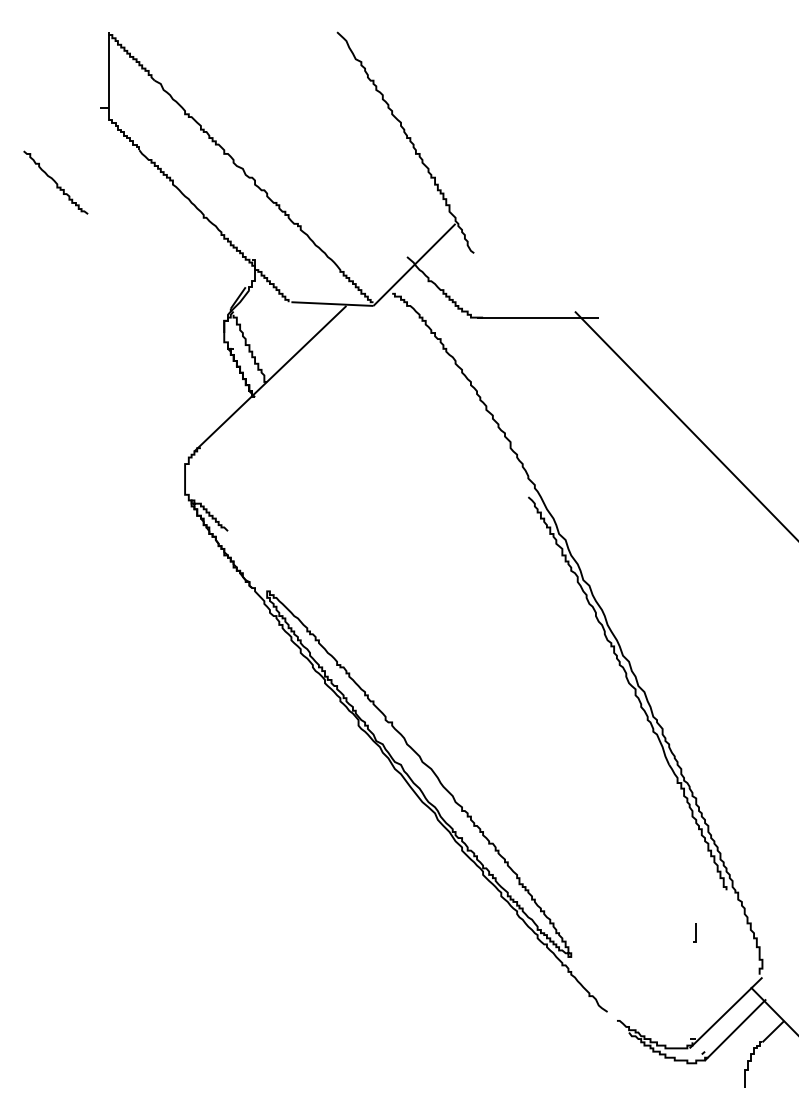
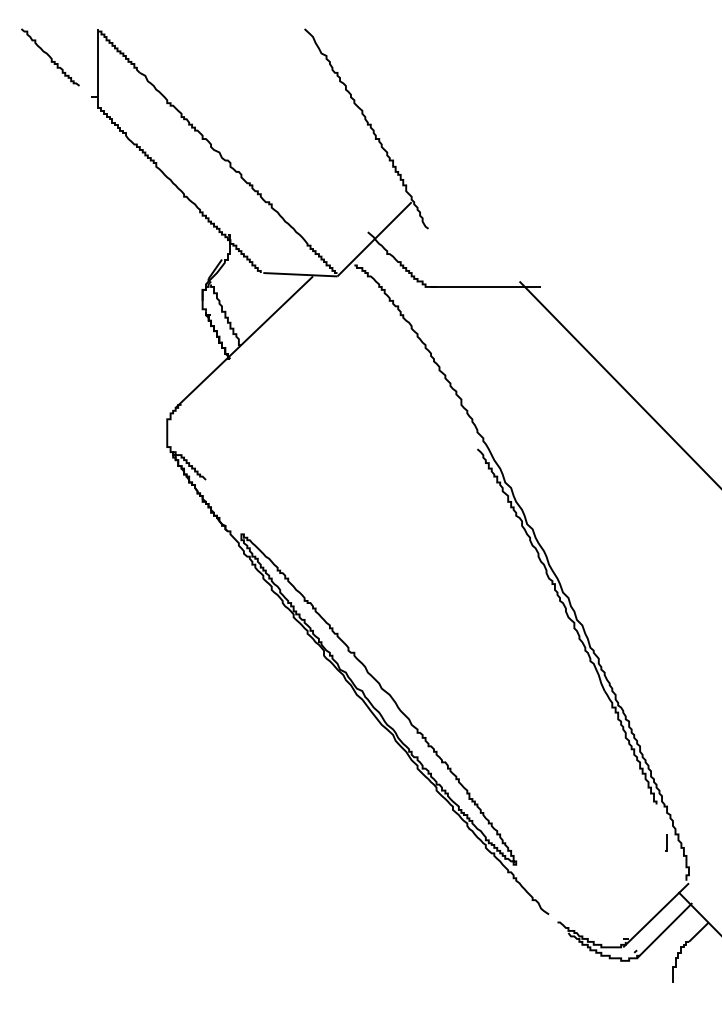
curve: (55, 182) -> (50, 57), moved
curve: (695, 932) -> (666, 842), moved

